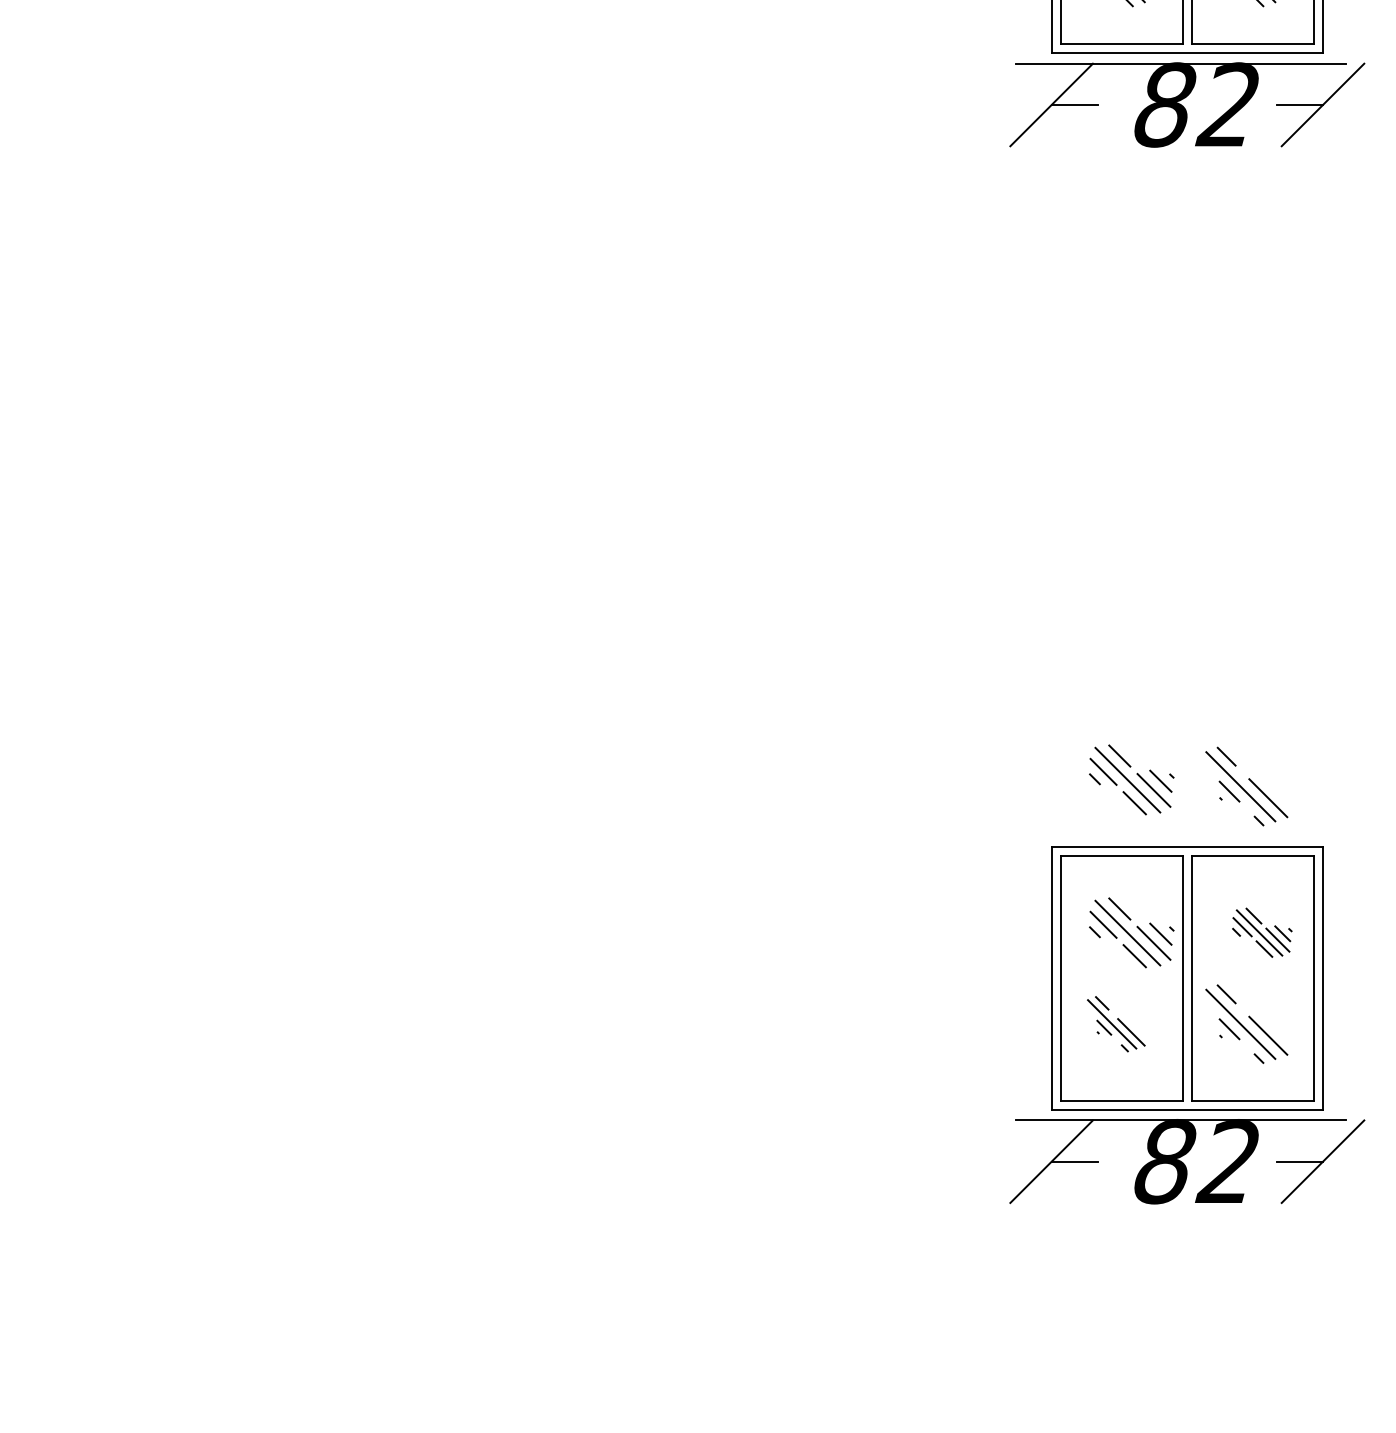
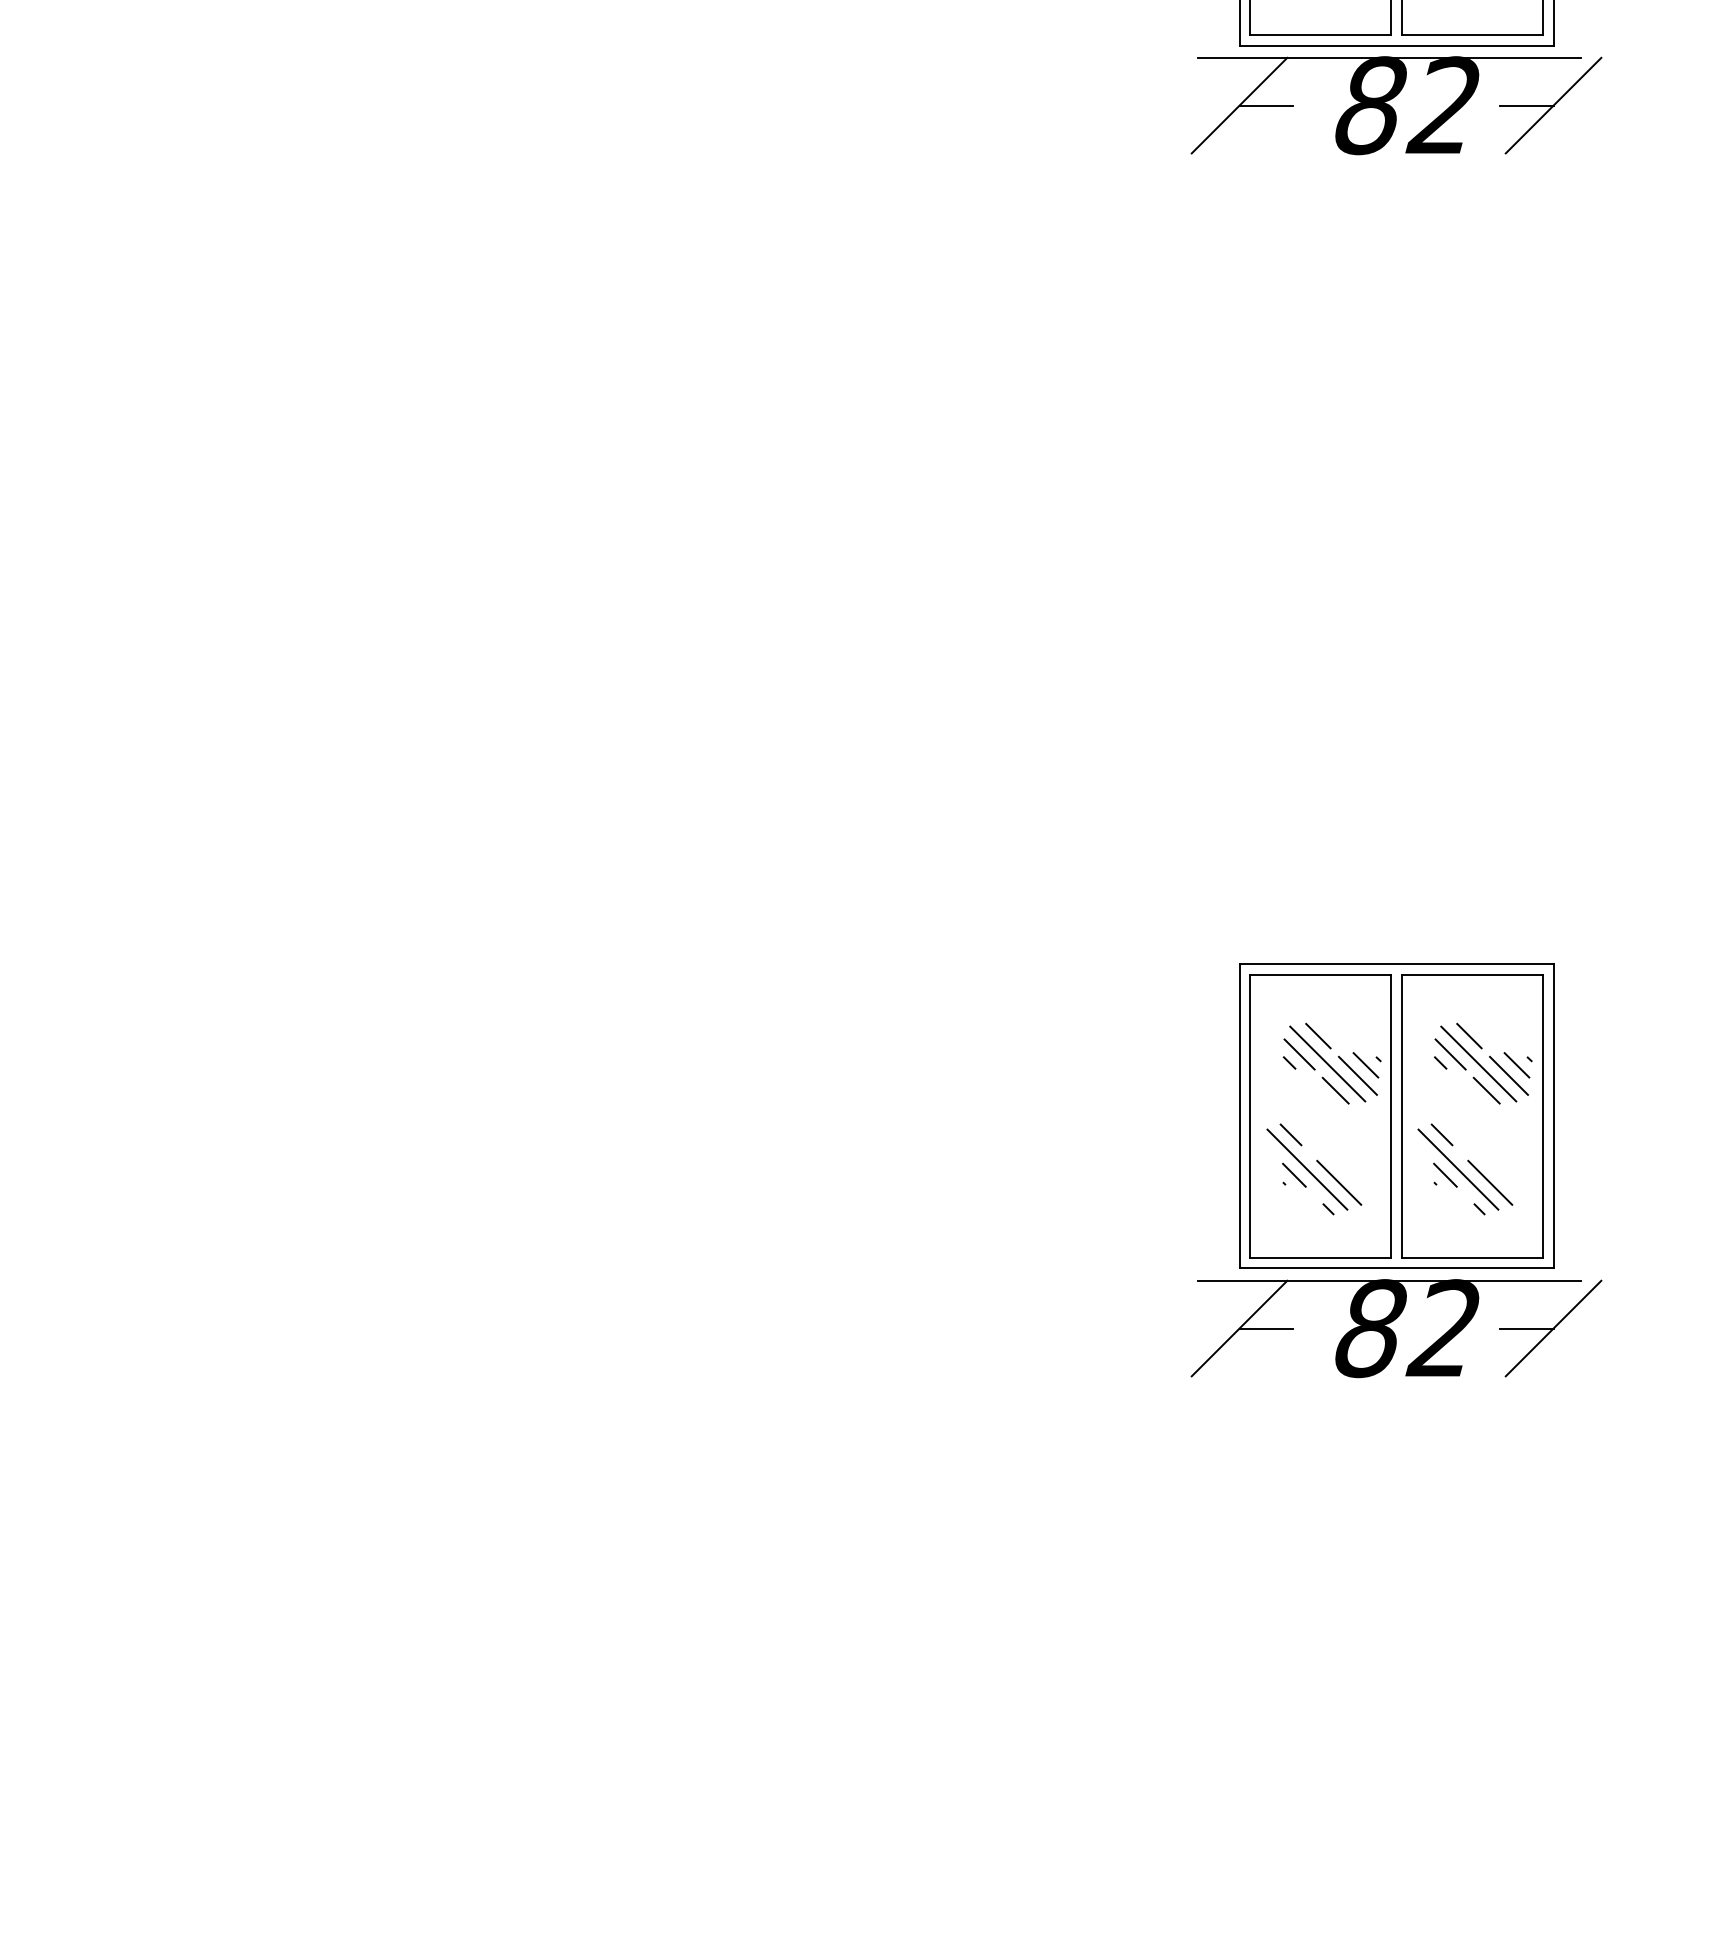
part: (1131, 779) -> (1331, 886), removed
part: (1246, 786) -> (1465, 894), removed
part: (1262, 932) -> (1483, 1063), size x1.43
part: (1116, 1024) -> (1314, 1169), size x1.43

